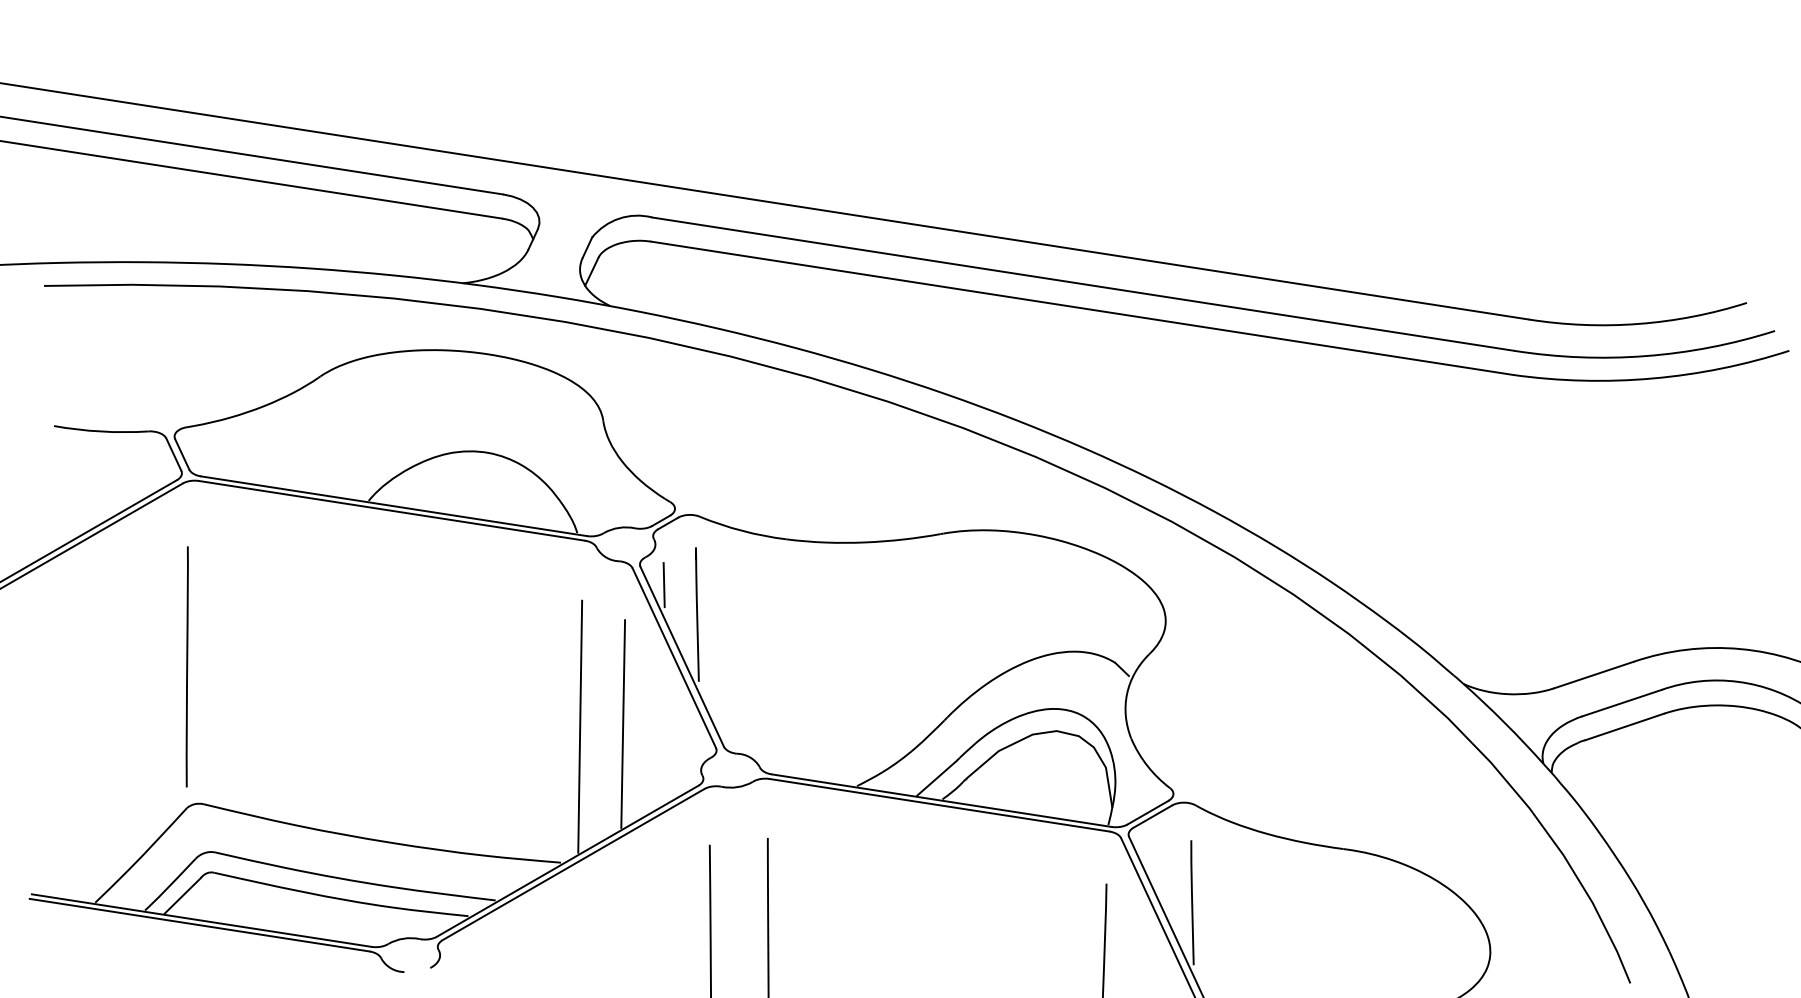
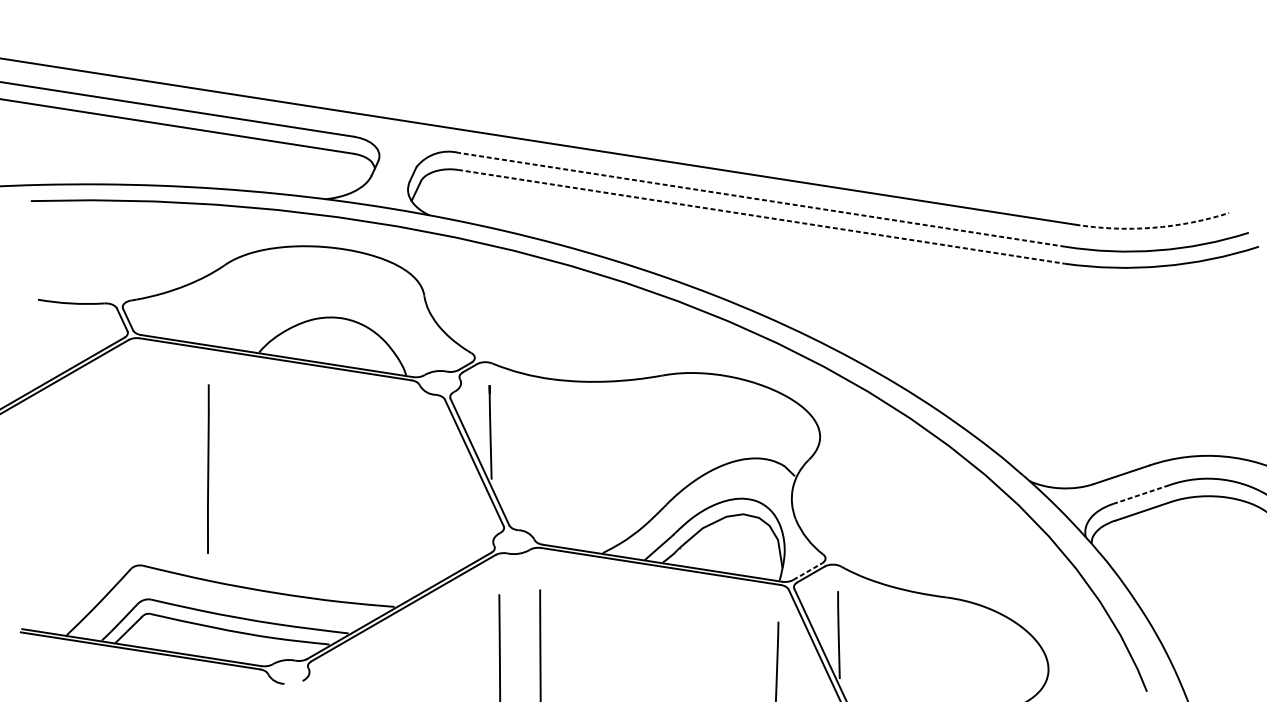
line: (1082, 284) -> (761, 200), solid -> dashed
line: (1082, 308) -> (761, 216), solid -> dashed
arc: (1638, 323) -> (1152, 227), solid -> dashed
line: (663, 585) -> (466, 411), removed
line: (186, 666) -> (207, 468), moved
line: (1622, 703) -> (1141, 494), solid -> dashed
line: (623, 723) -> (438, 508), removed
line: (580, 726) -> (408, 511), removed
line: (1148, 812) -> (807, 571), solid -> dashed

